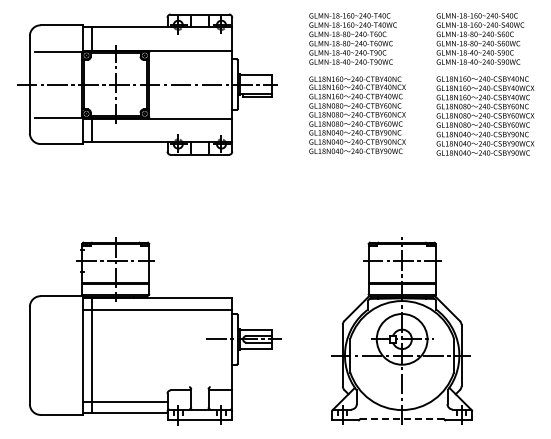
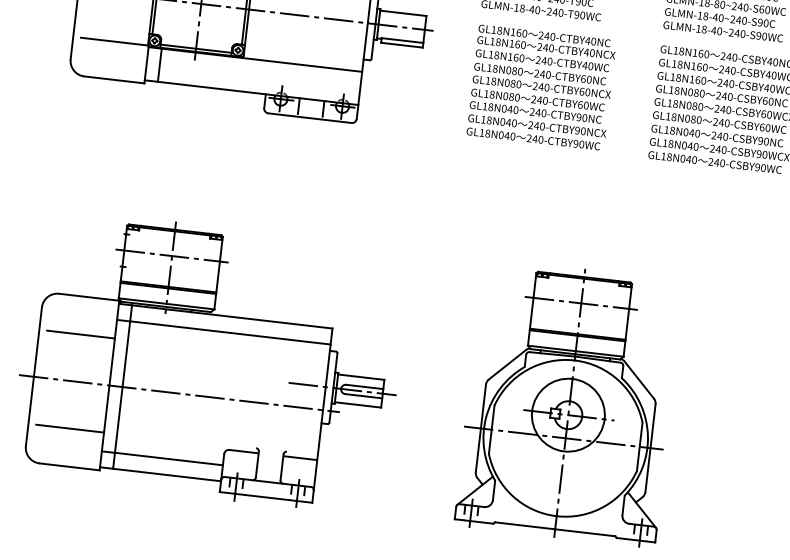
line: (58, 322) -> (80, 334), added
line: (131, 355) -> (179, 393), added
line: (58, 388) -> (69, 428), added
line: (401, 419) -> (554, 529), dashed -> solid

